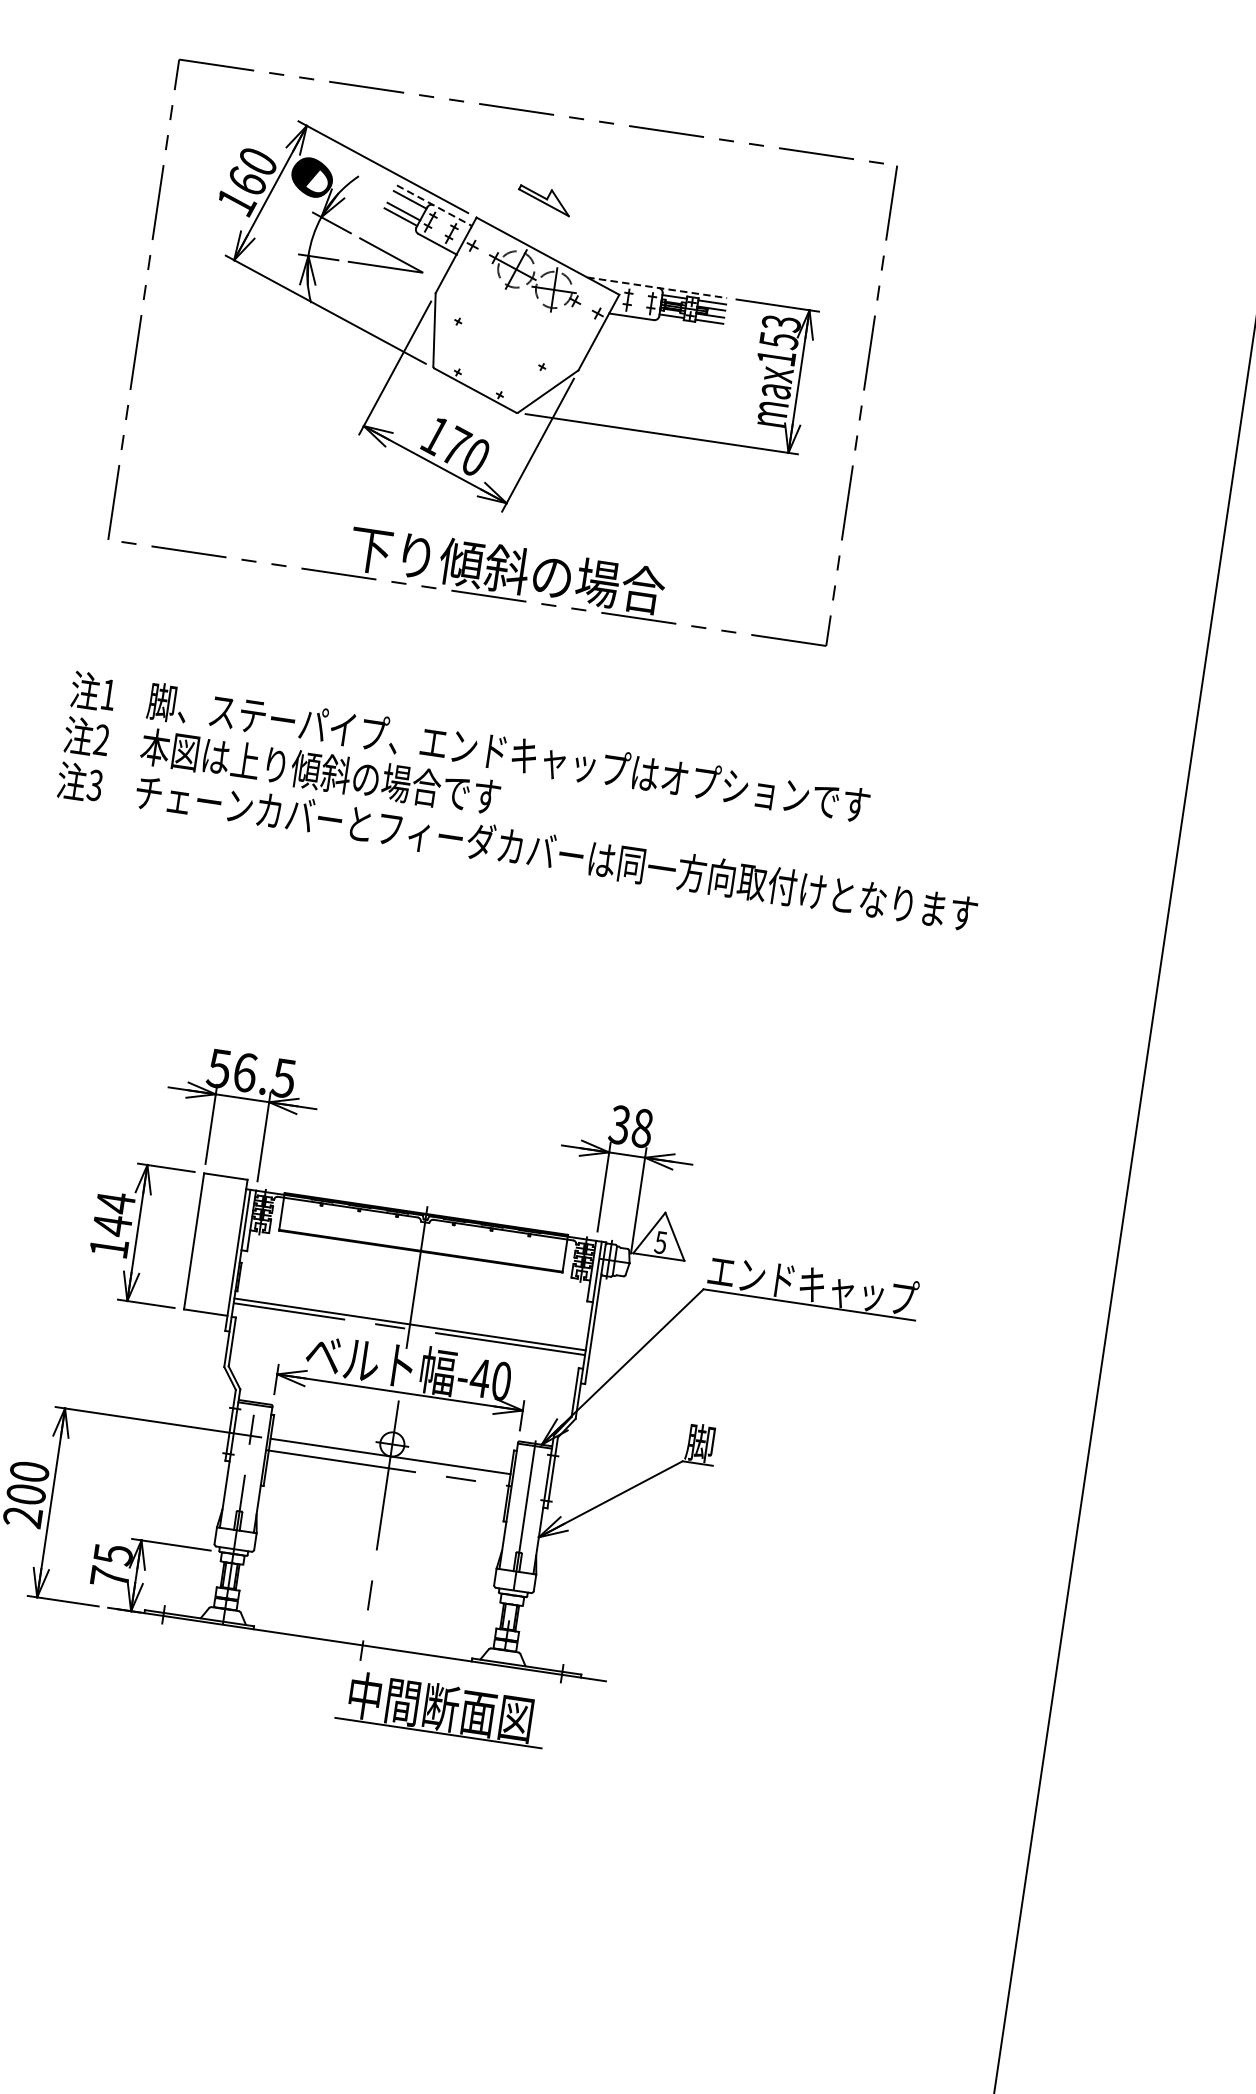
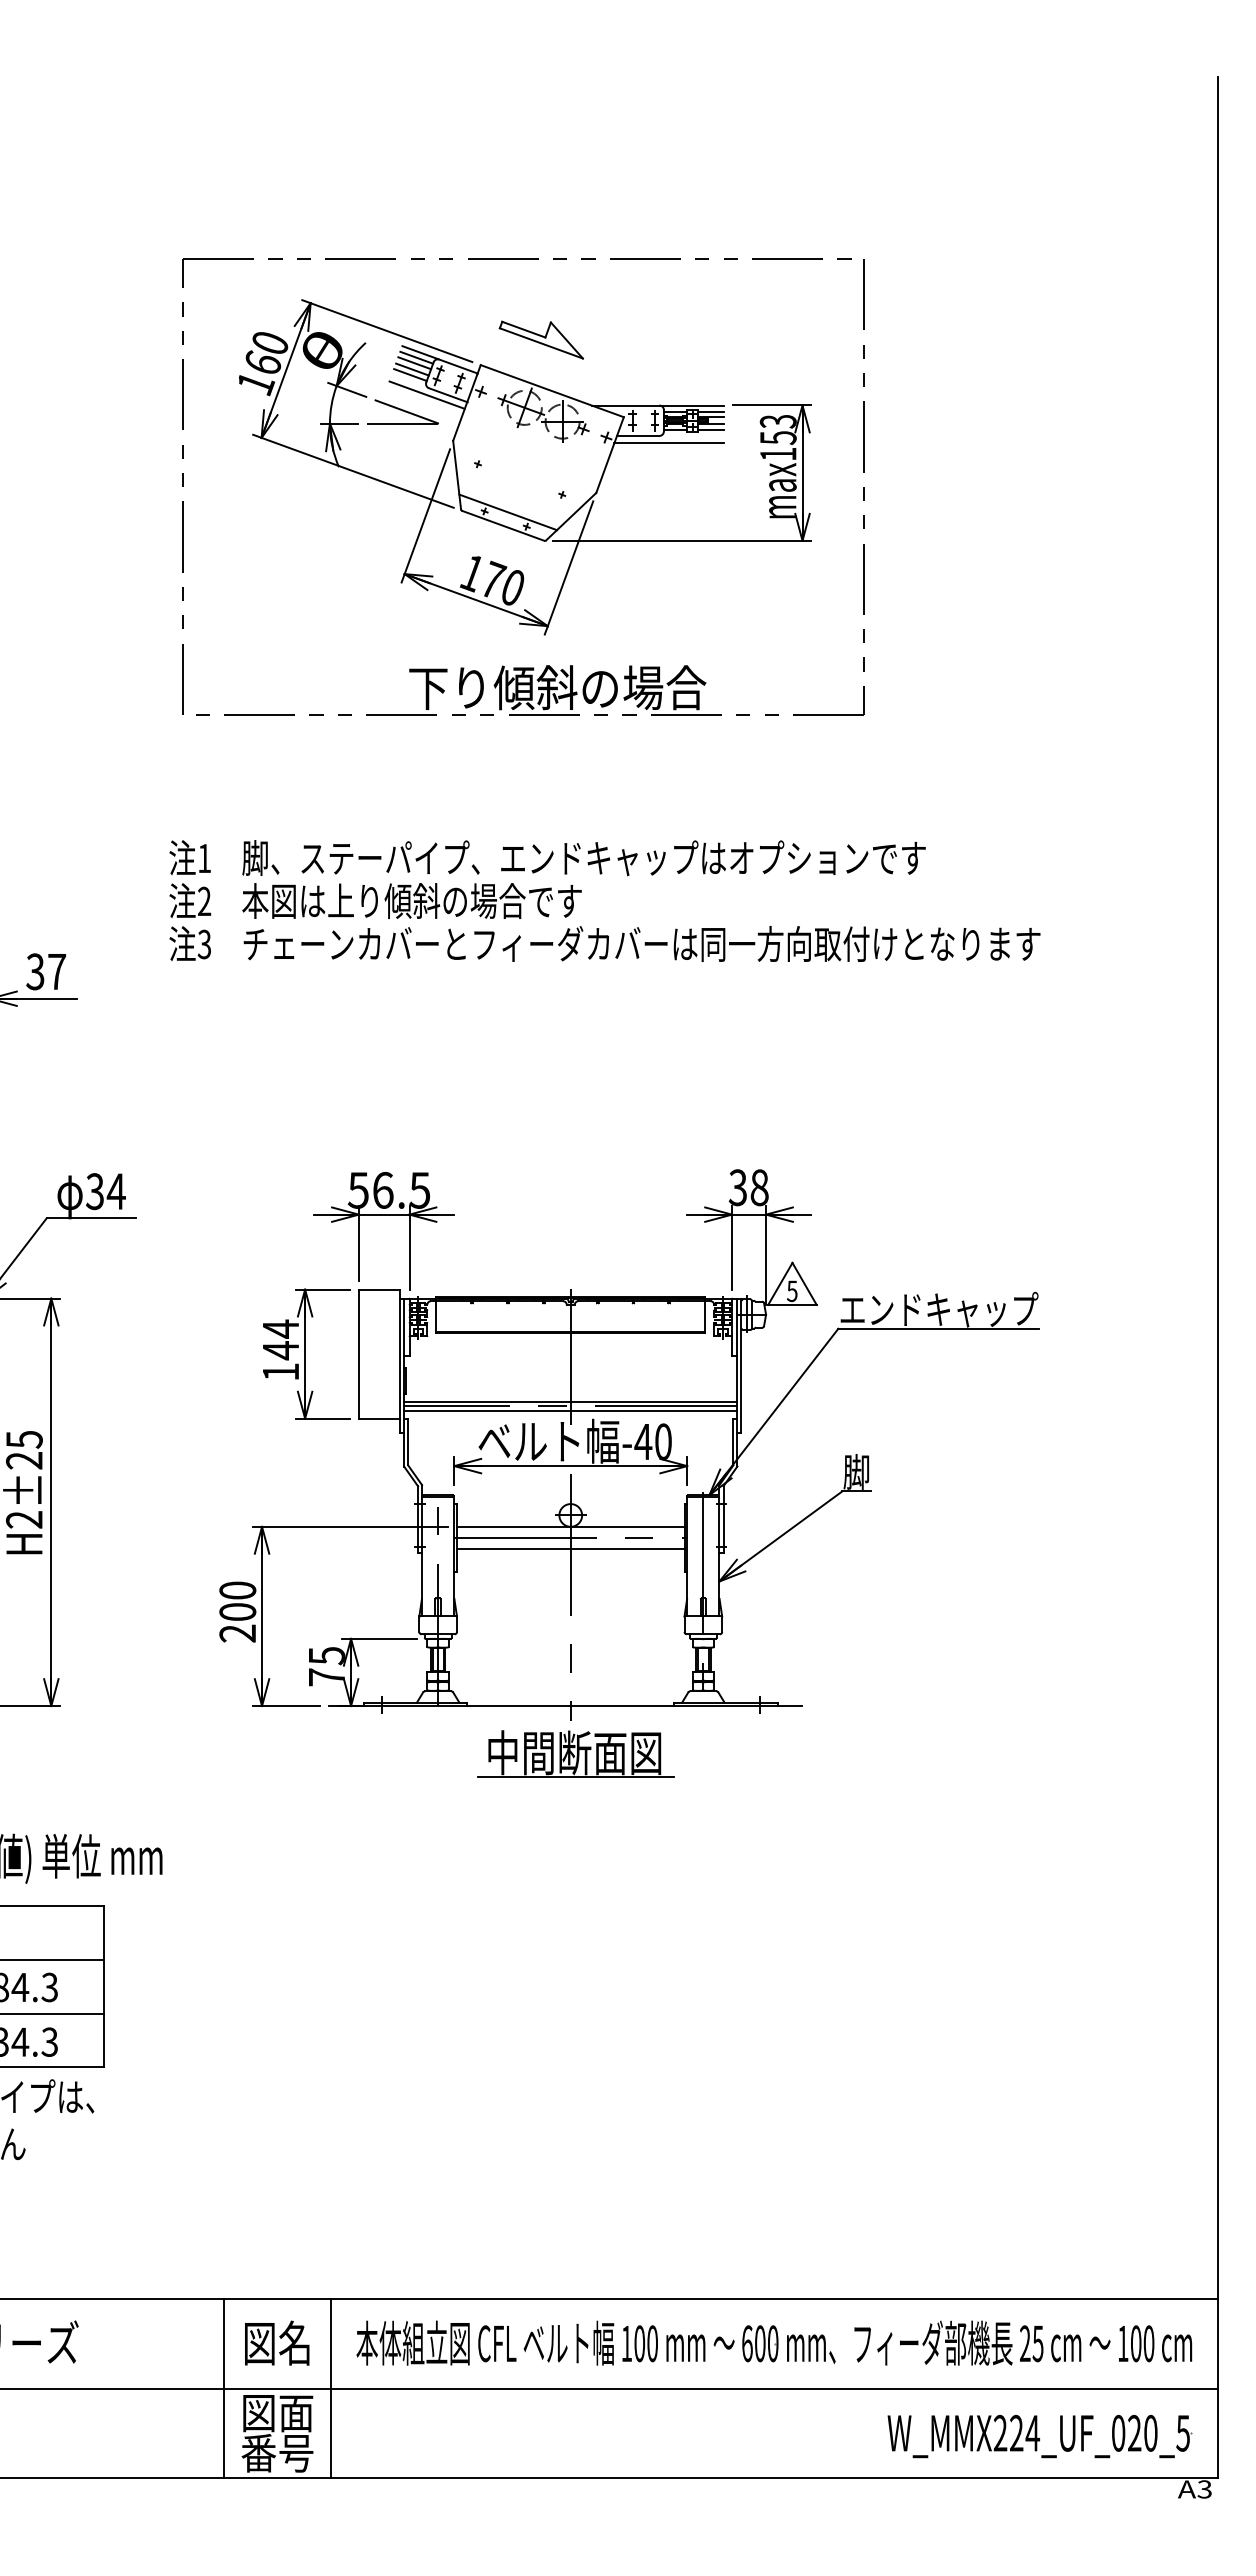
part: (543, 199) -> (540, 339), size x1.67
line: (406, 205) -> (414, 363), added
line: (434, 206) -> (440, 360), dashed -> solid
line: (414, 240) -> (426, 394), added
line: (657, 287) -> (658, 405), dashed -> solid
line: (663, 329) -> (669, 443), added
line: (482, 377) -> (508, 512), added
line: (408, 1333) -> (570, 1410), added
line: (386, 1480) -> (570, 1549), added
part: (441, 1708) -> (575, 1753), moved

